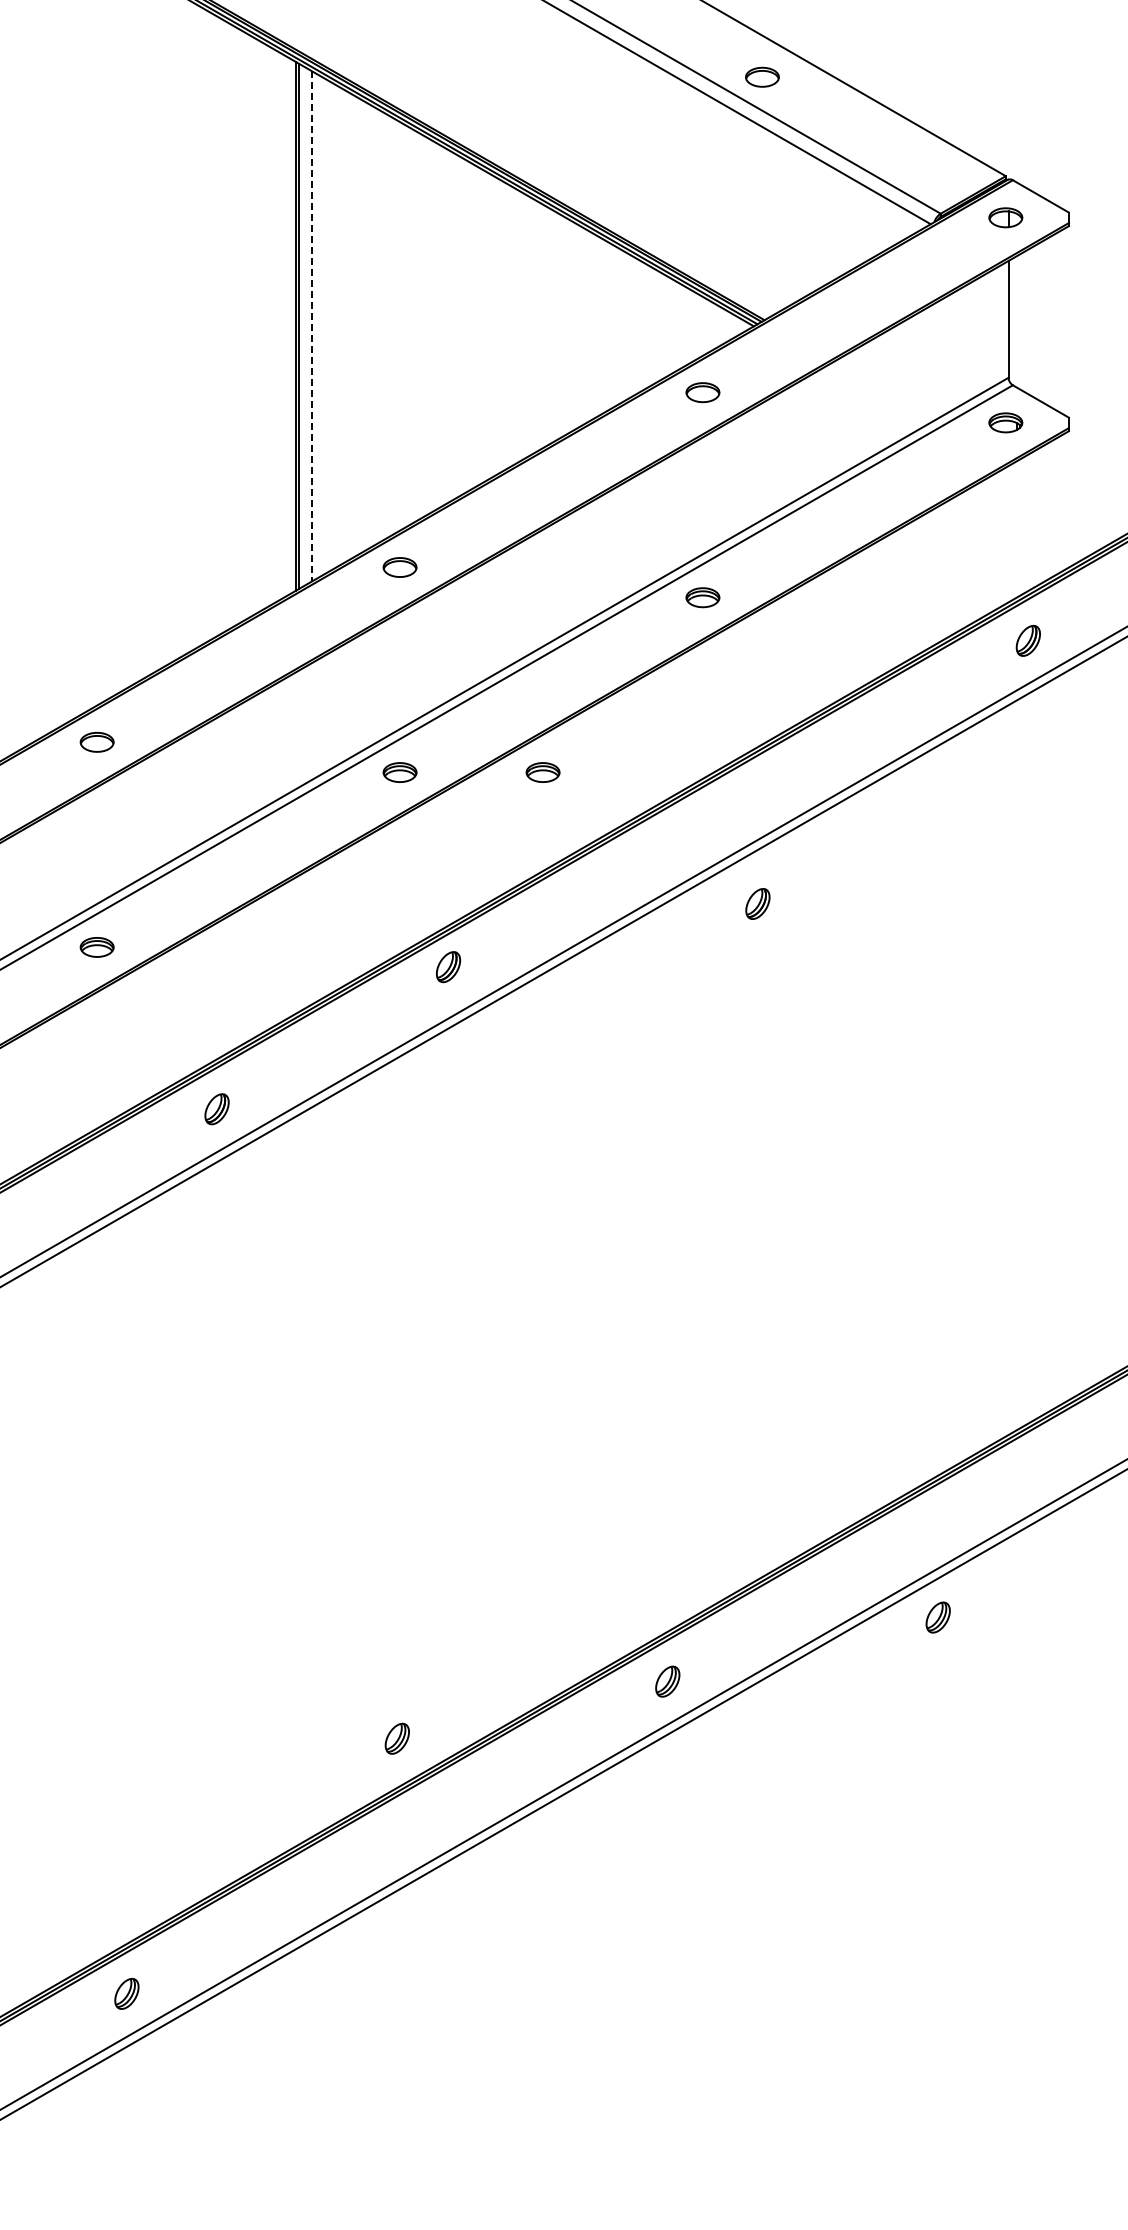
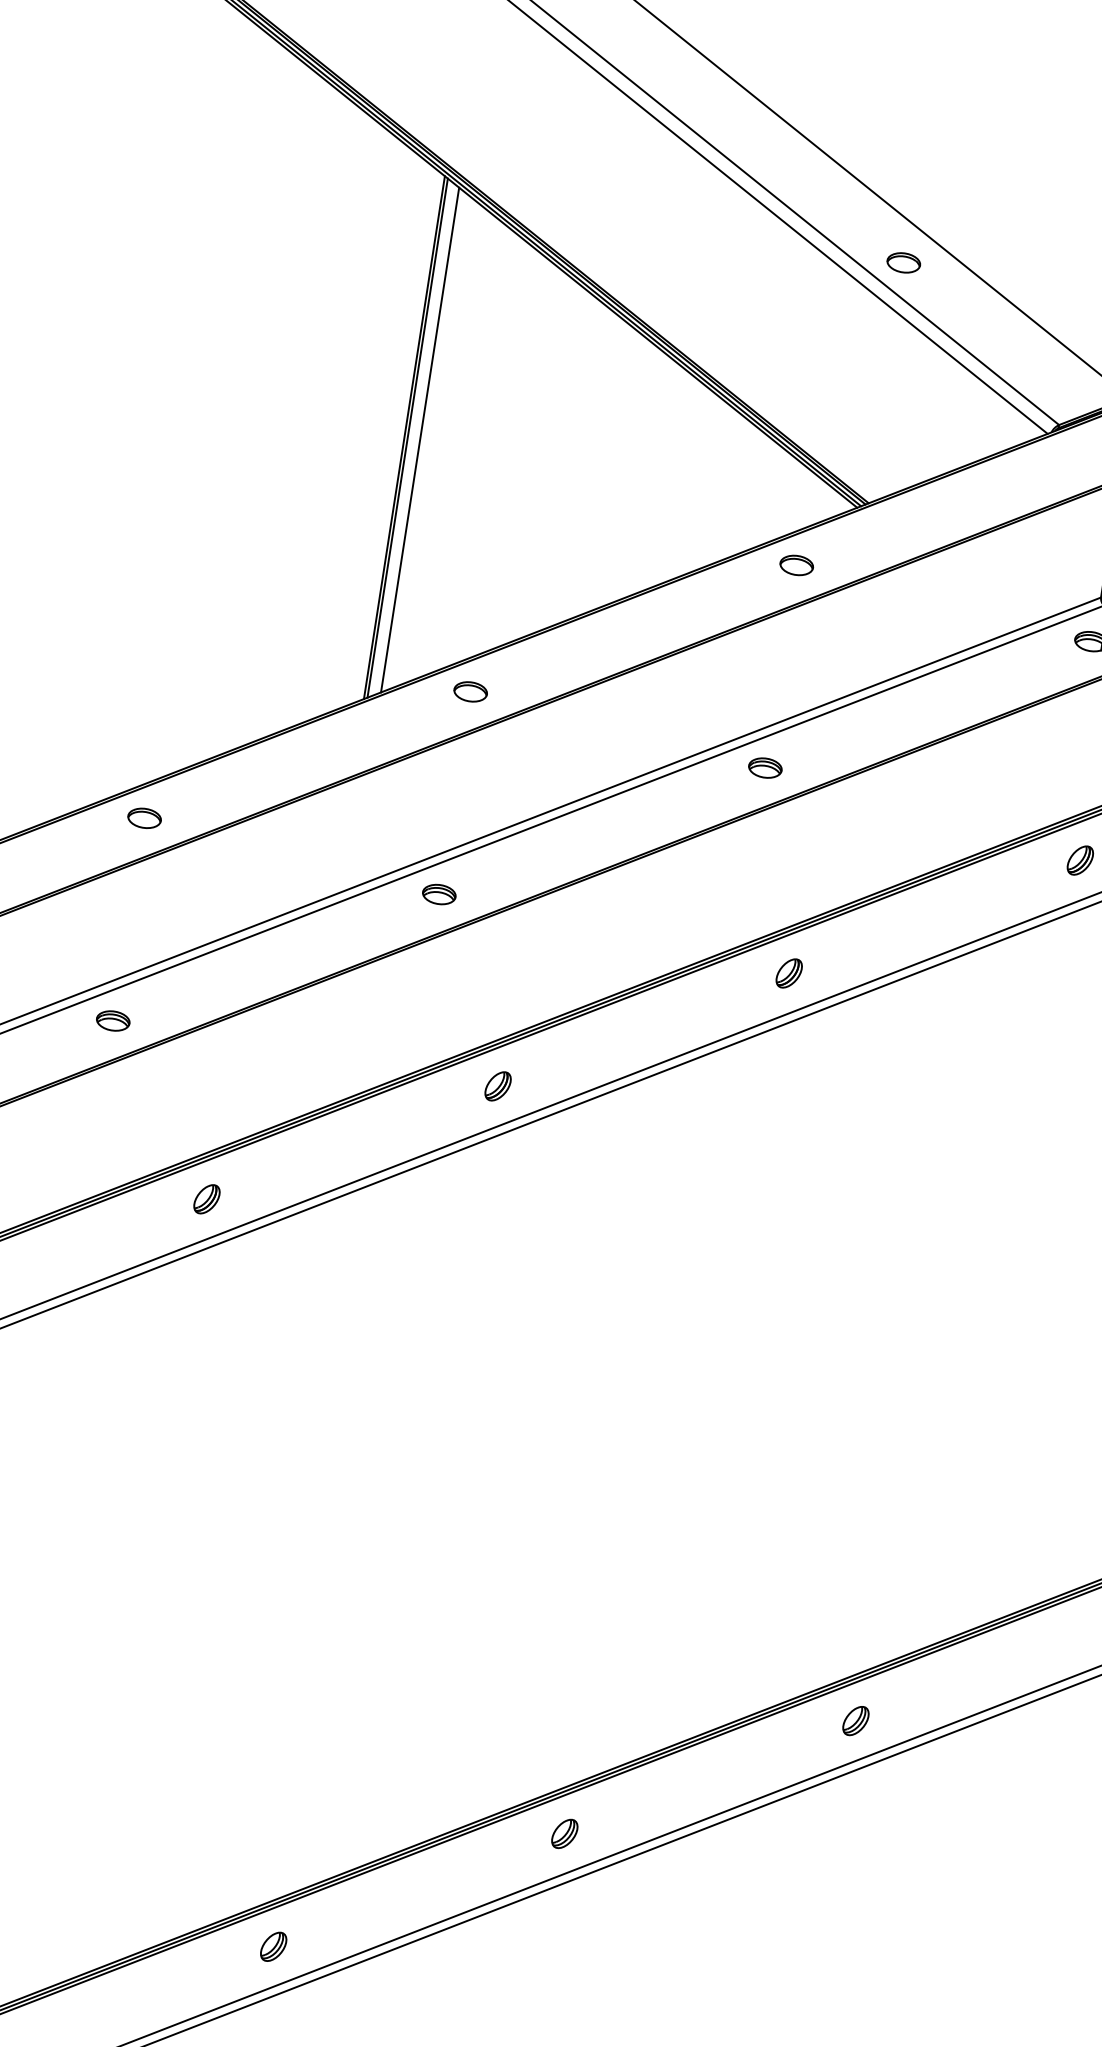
line: (311, 326) -> (420, 440), dashed -> solid
part: (542, 772) -> (580, 916), removed
part: (757, 903) -> (788, 972), moved
part: (448, 967) -> (498, 1086), moved
part: (937, 1617) -> (855, 1720), moved
part: (396, 1738) -> (272, 1946), moved

